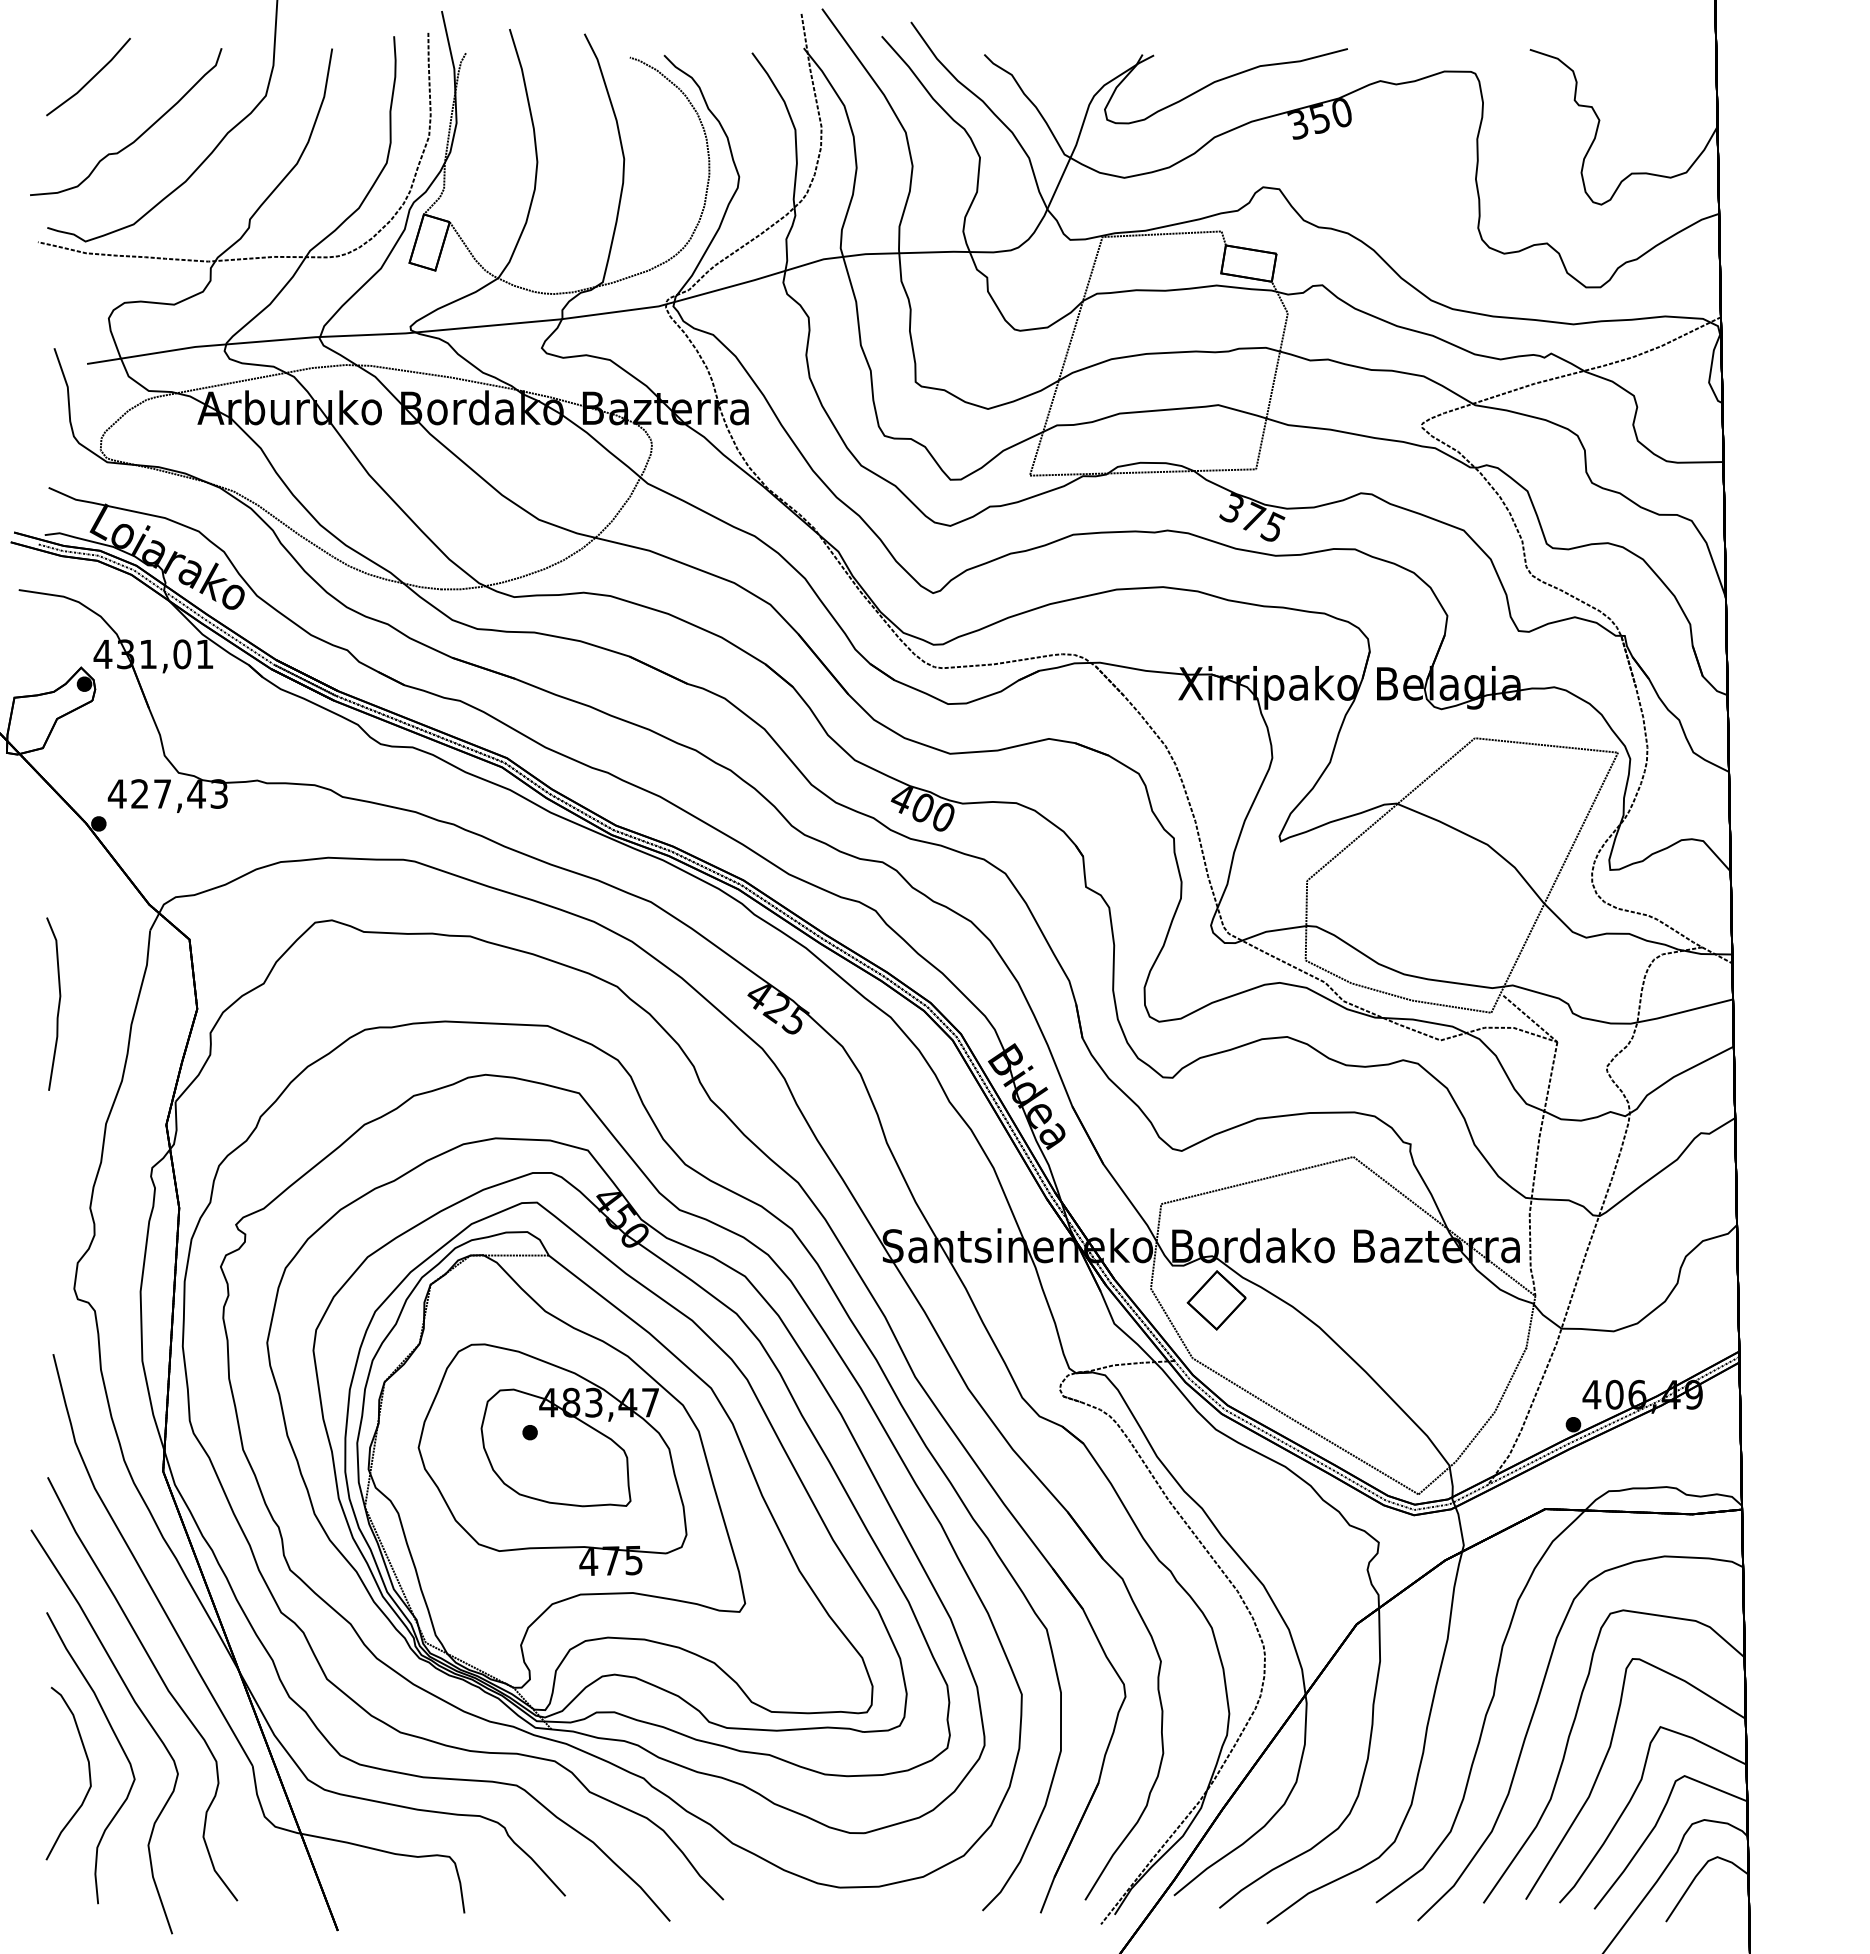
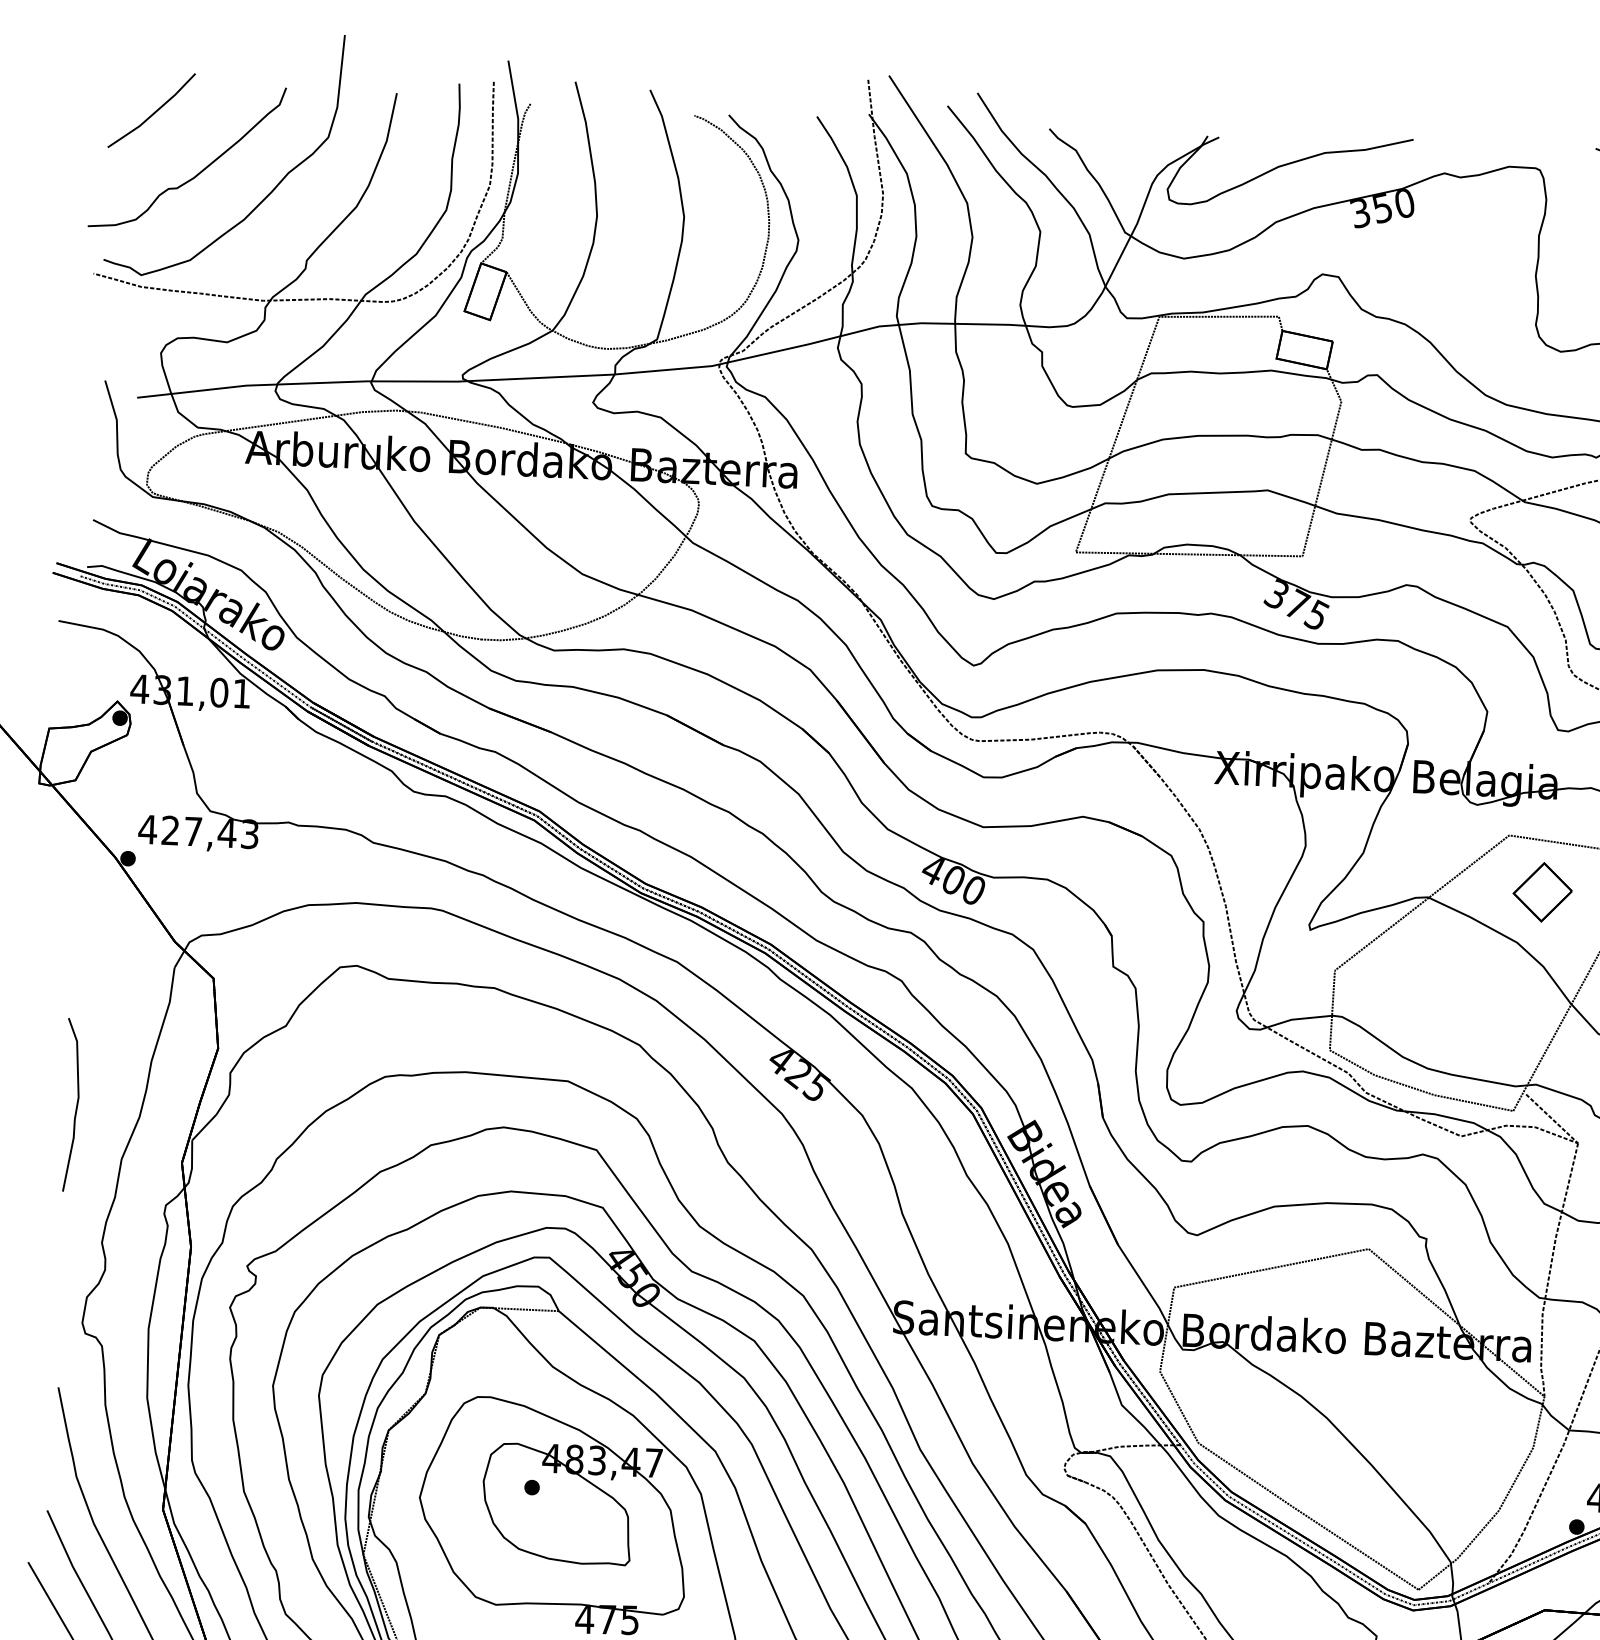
curve: (58, 1003) -> (76, 1104), moved
part: (1216, 1300) -> (1542, 892), moved

